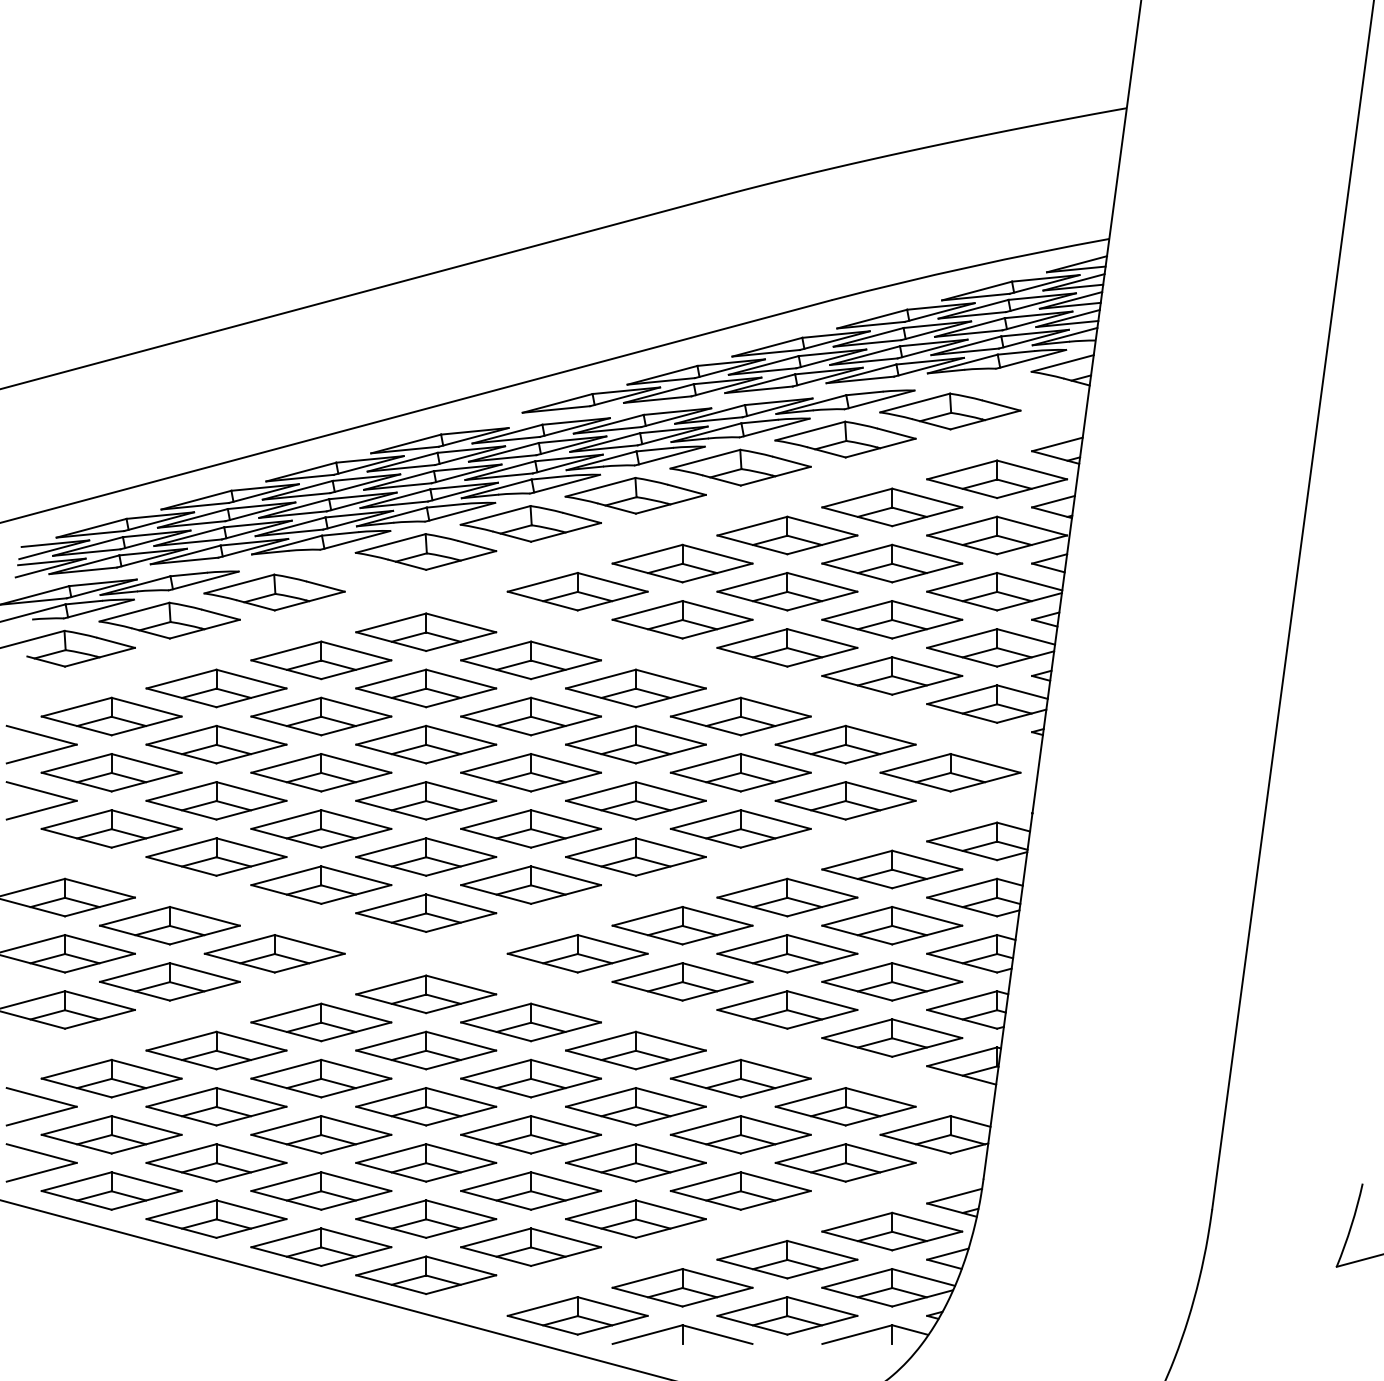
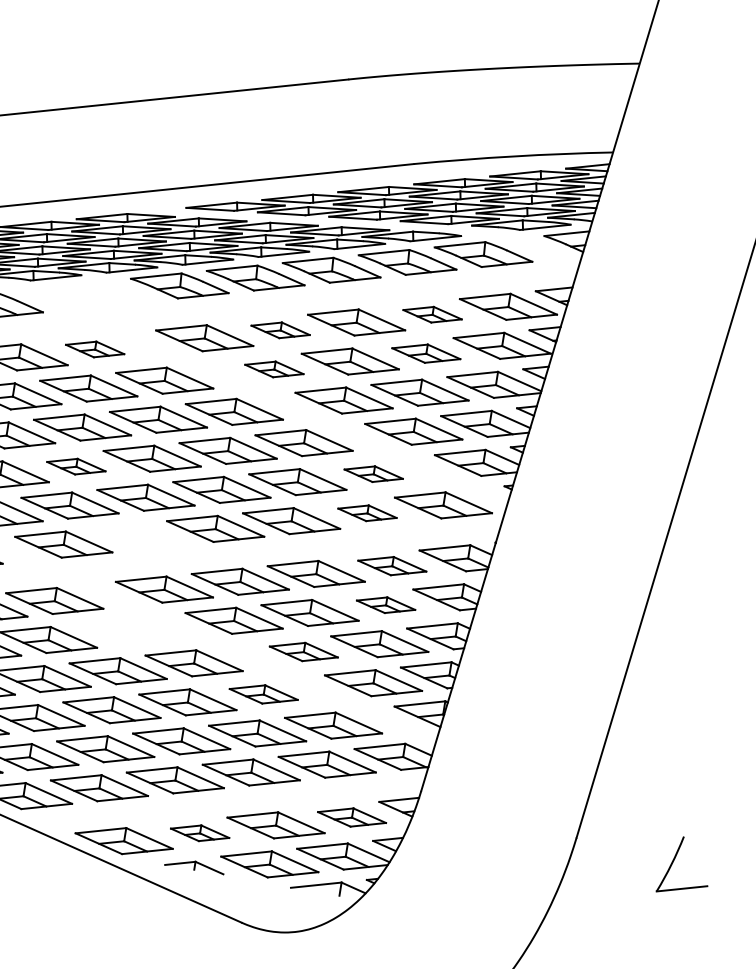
part: (892, 507) -> (432, 314), size x0.6
part: (425, 551) -> (103, 293), removed
part: (682, 563) -> (280, 330), size x0.6
part: (892, 563) -> (426, 353), size x0.7
part: (682, 619) -> (274, 369), size x0.6
part: (426, 631) -> (95, 349), size x0.6
part: (845, 744) -> (373, 474), size x0.6
part: (426, 800) -> (76, 466), size x0.6
part: (845, 800) -> (367, 513), size x0.6
part: (892, 869) -> (392, 566), size x0.7
part: (530, 884) -> (139, 536), removed
part: (892, 925) -> (386, 605), size x0.6
part: (787, 1009) -> (303, 651), size x0.7
part: (530, 1022) -> (124, 632), removed
part: (740, 1078) -> (263, 694), size x0.7
part: (892, 1231) -> (352, 817), size x0.7
part: (682, 1287) -> (200, 833), size x0.6
part: (682, 1334) -> (194, 865), size x0.6

